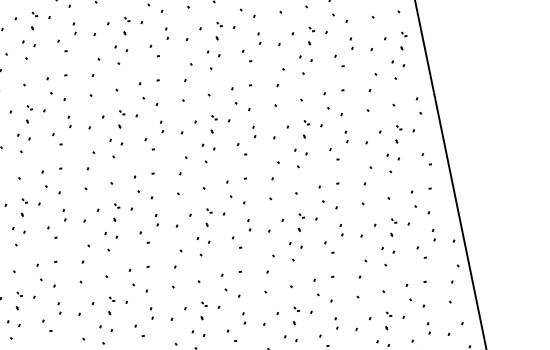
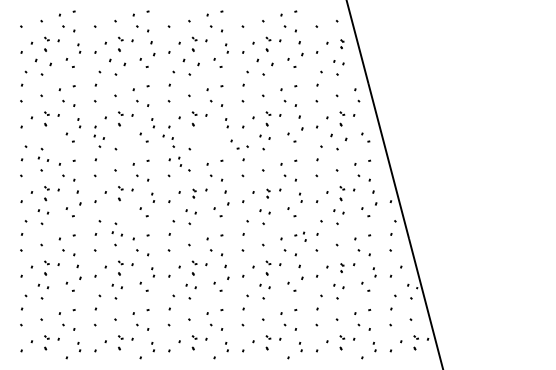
part: (167, 33) -> (153, 48), size x1.6
part: (404, 40) -> (342, 43), size x0.6
part: (29, 43) -> (43, 62), size x1.6
part: (351, 43) -> (300, 48), size x1.6
part: (120, 48) -> (116, 62), size x1.6
part: (212, 53) -> (190, 62), size x1.6
part: (305, 58) -> (264, 62), size x1.6
part: (24, 136) -> (43, 158), moved
part: (346, 137) -> (300, 123), size x1.6
part: (115, 141) -> (98, 136), moved
part: (207, 146) -> (167, 136), moved
part: (241, 149) -> (234, 144), moved
part: (392, 156) -> (338, 136), size x1.6
part: (193, 176) -> (180, 161), added
part: (64, 214) -> (79, 197), size x1.6
part: (208, 217) -> (194, 193), size x0.6
part: (301, 222) -> (268, 193), size x0.6
part: (248, 224) -> (226, 197), size x1.6
part: (111, 234) -> (117, 233), moved
part: (433, 234) -> (374, 197), size x1.6
part: (343, 278) -> (304, 236), added
part: (59, 308) -> (79, 272), size x1.6
part: (243, 318) -> (226, 272), size x1.6
part: (388, 320) -> (342, 267), size x0.6
part: (336, 323) -> (300, 272), size x1.6

